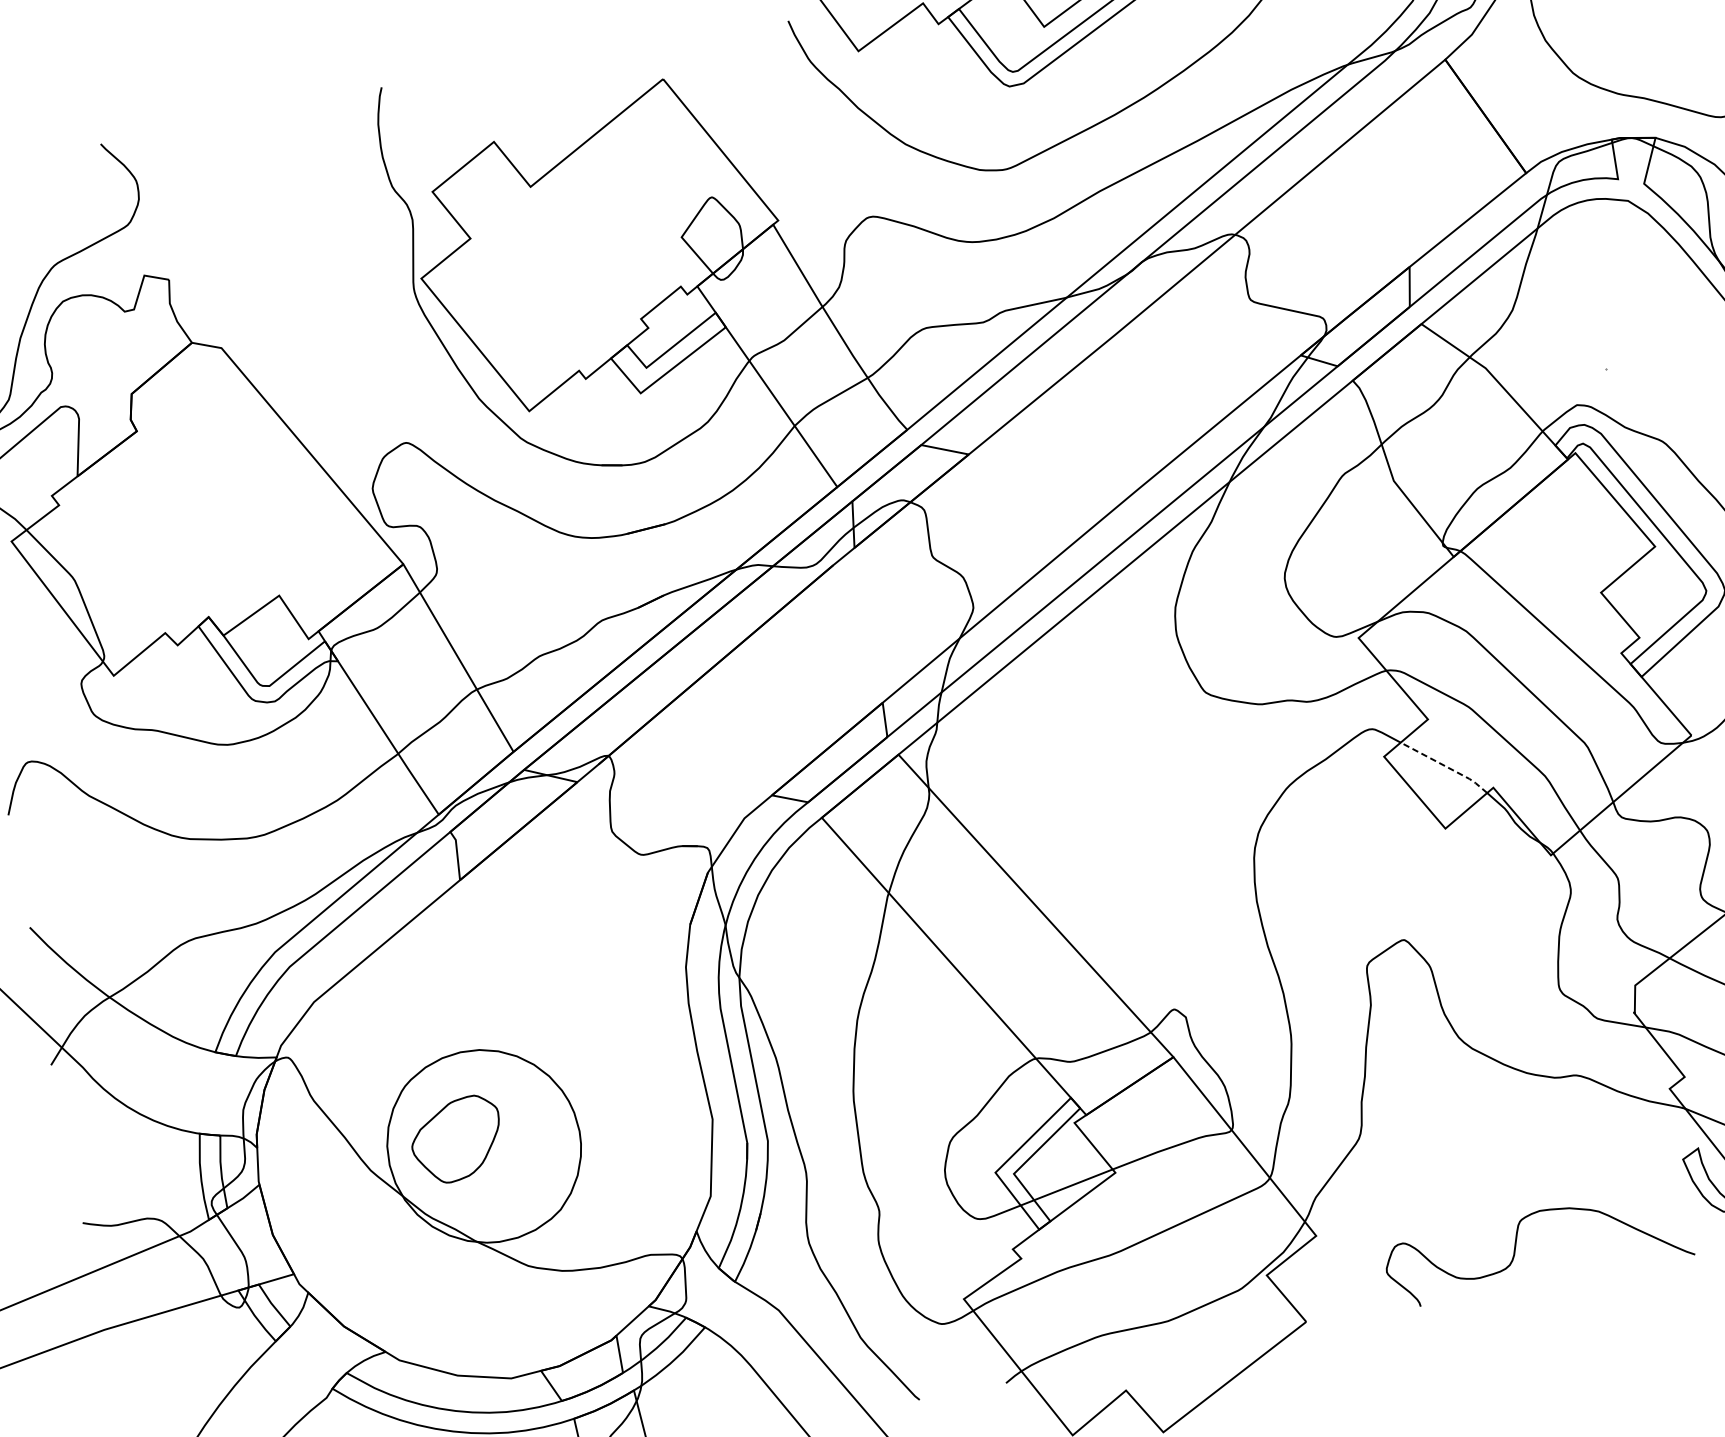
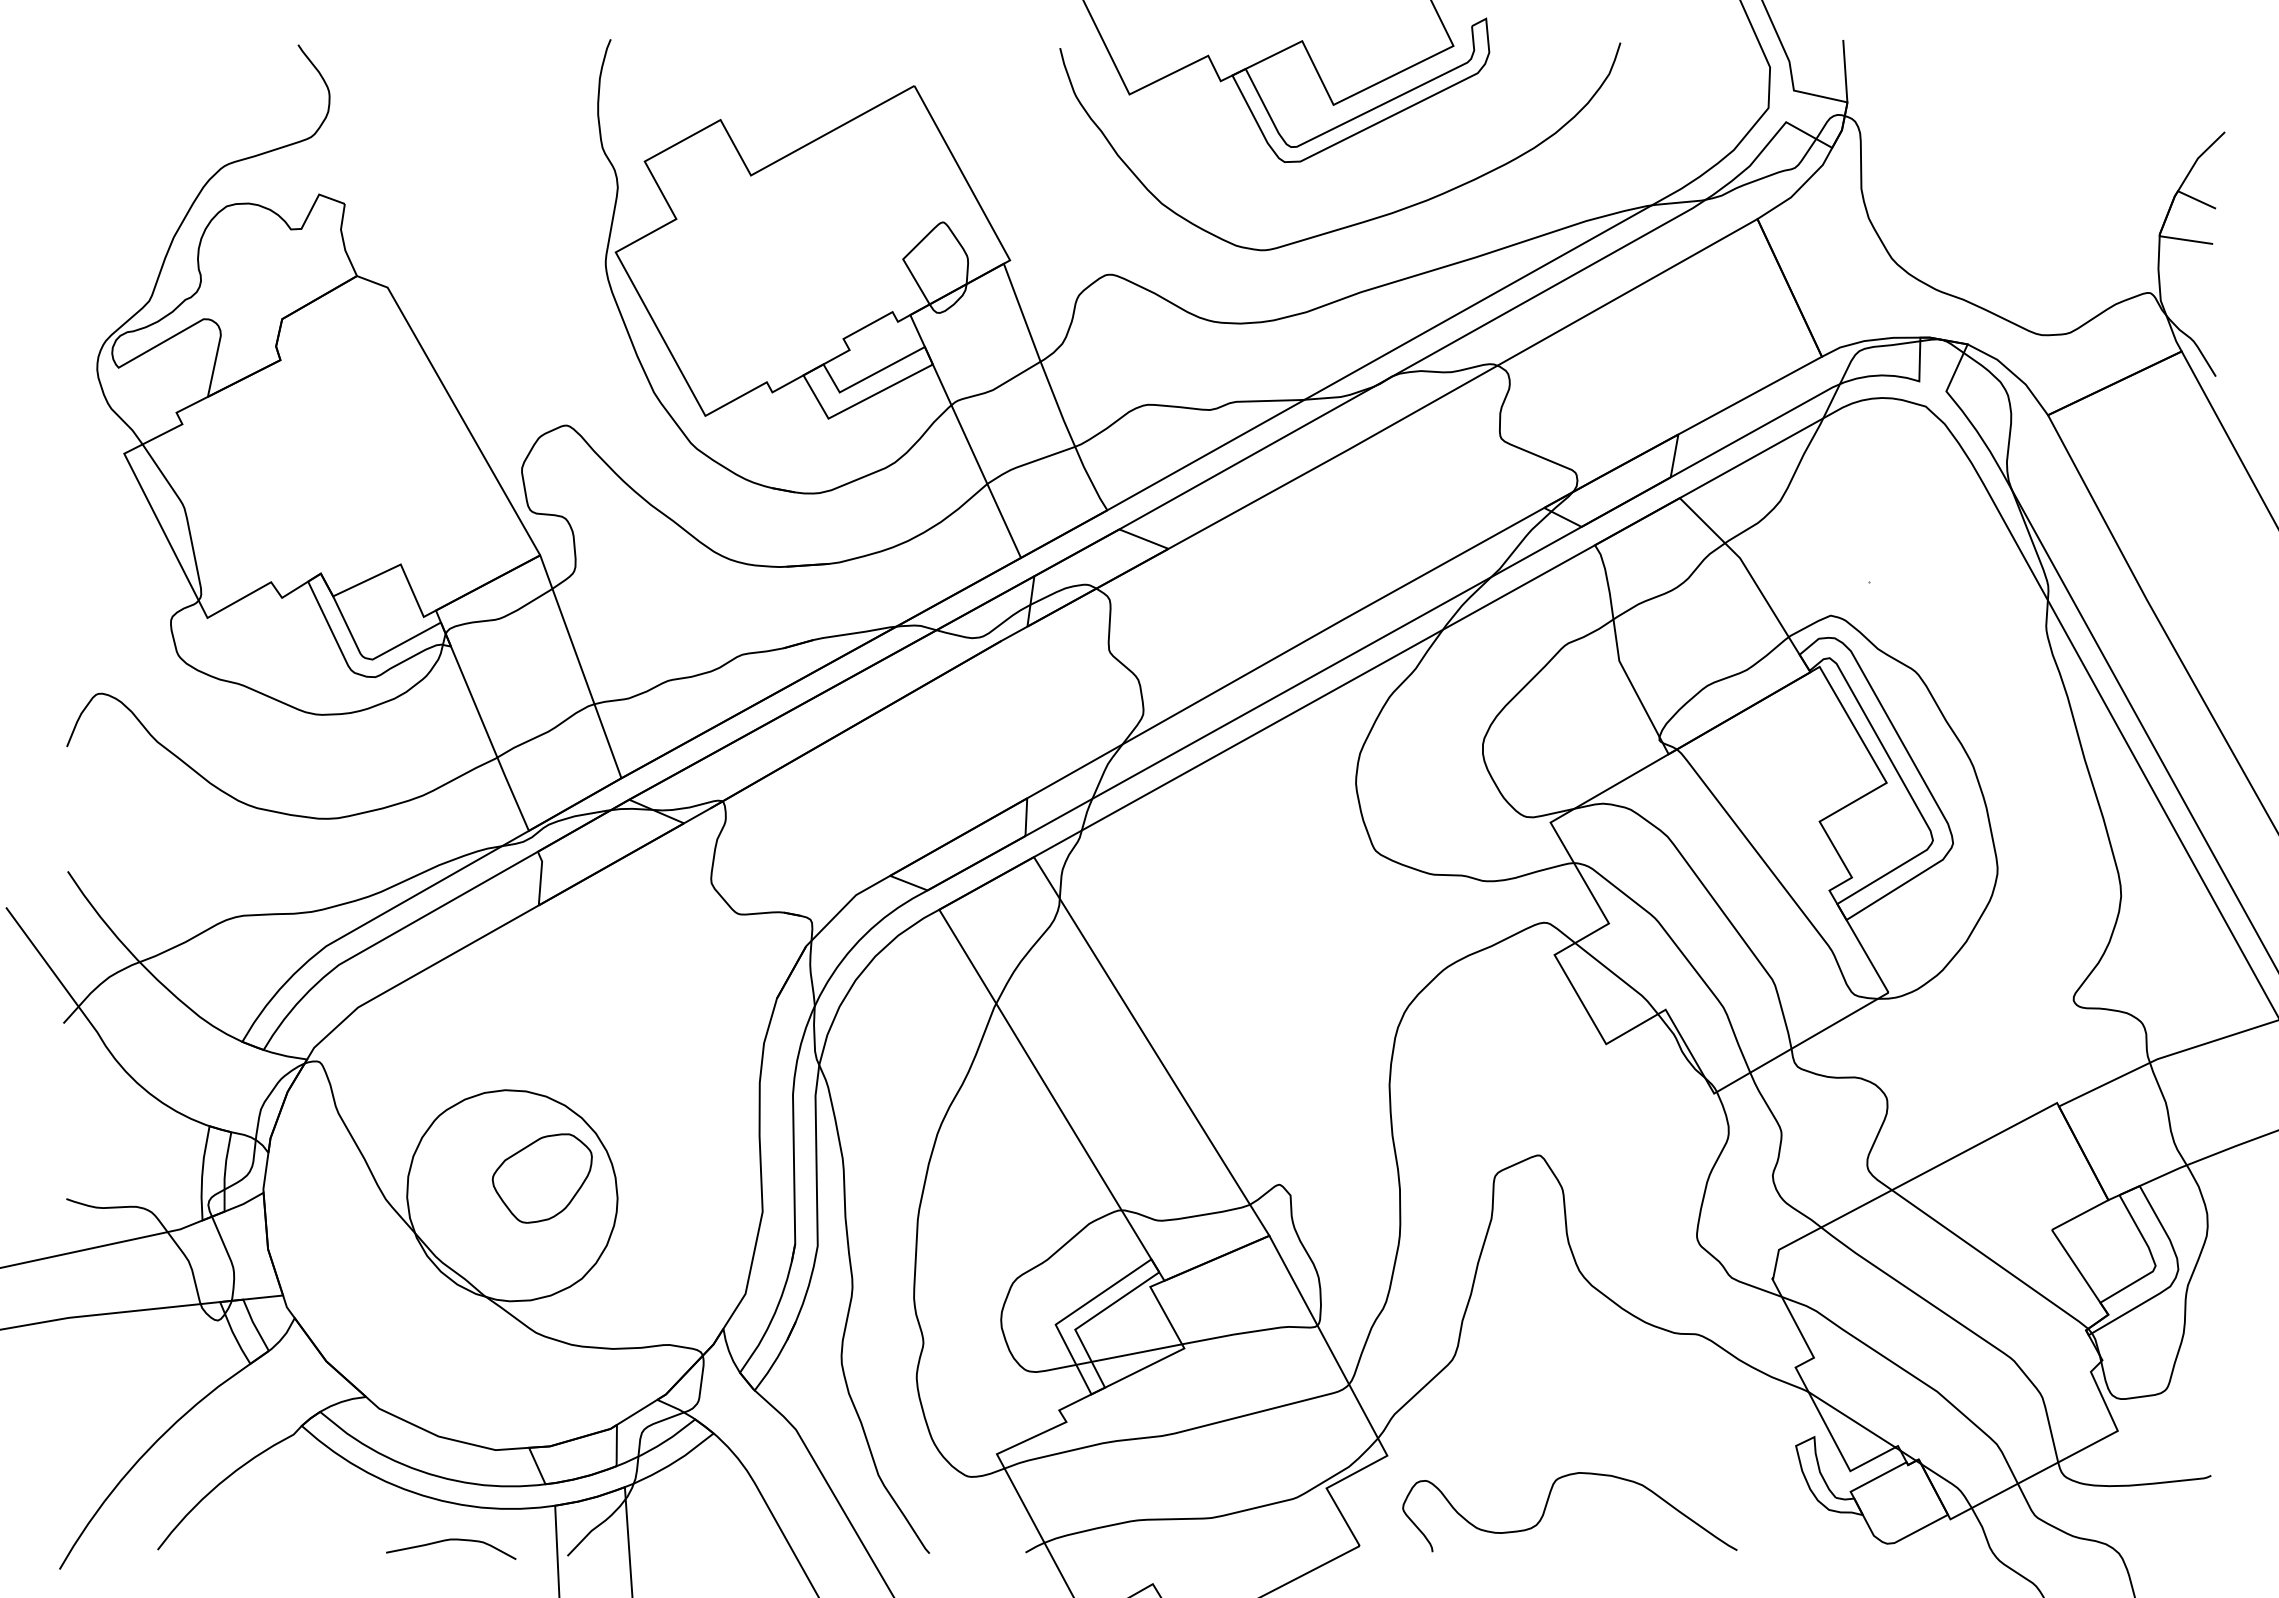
line: (1446, 766) -> (1619, 977), dashed -> solid
part: (456, 1140) -> (541, 1178), moved
curve: (1516, 1248) -> (1546, 1508), moved

